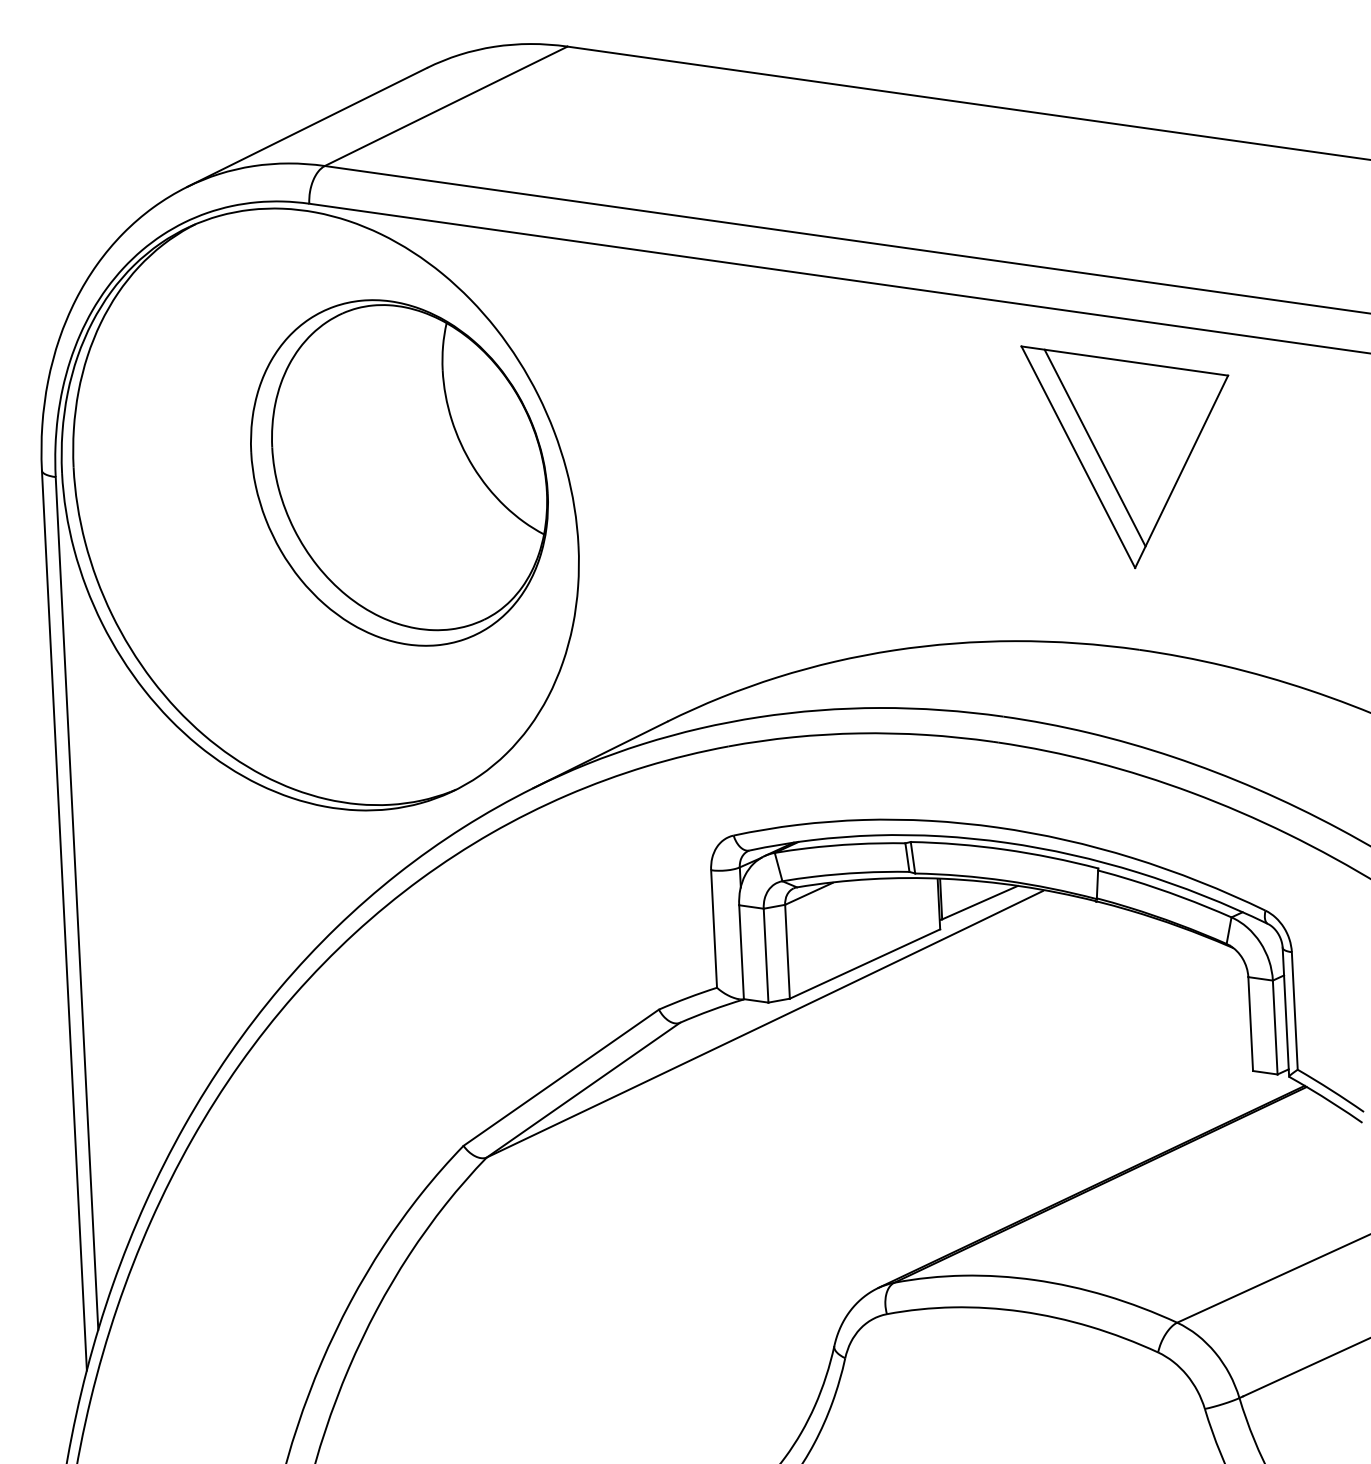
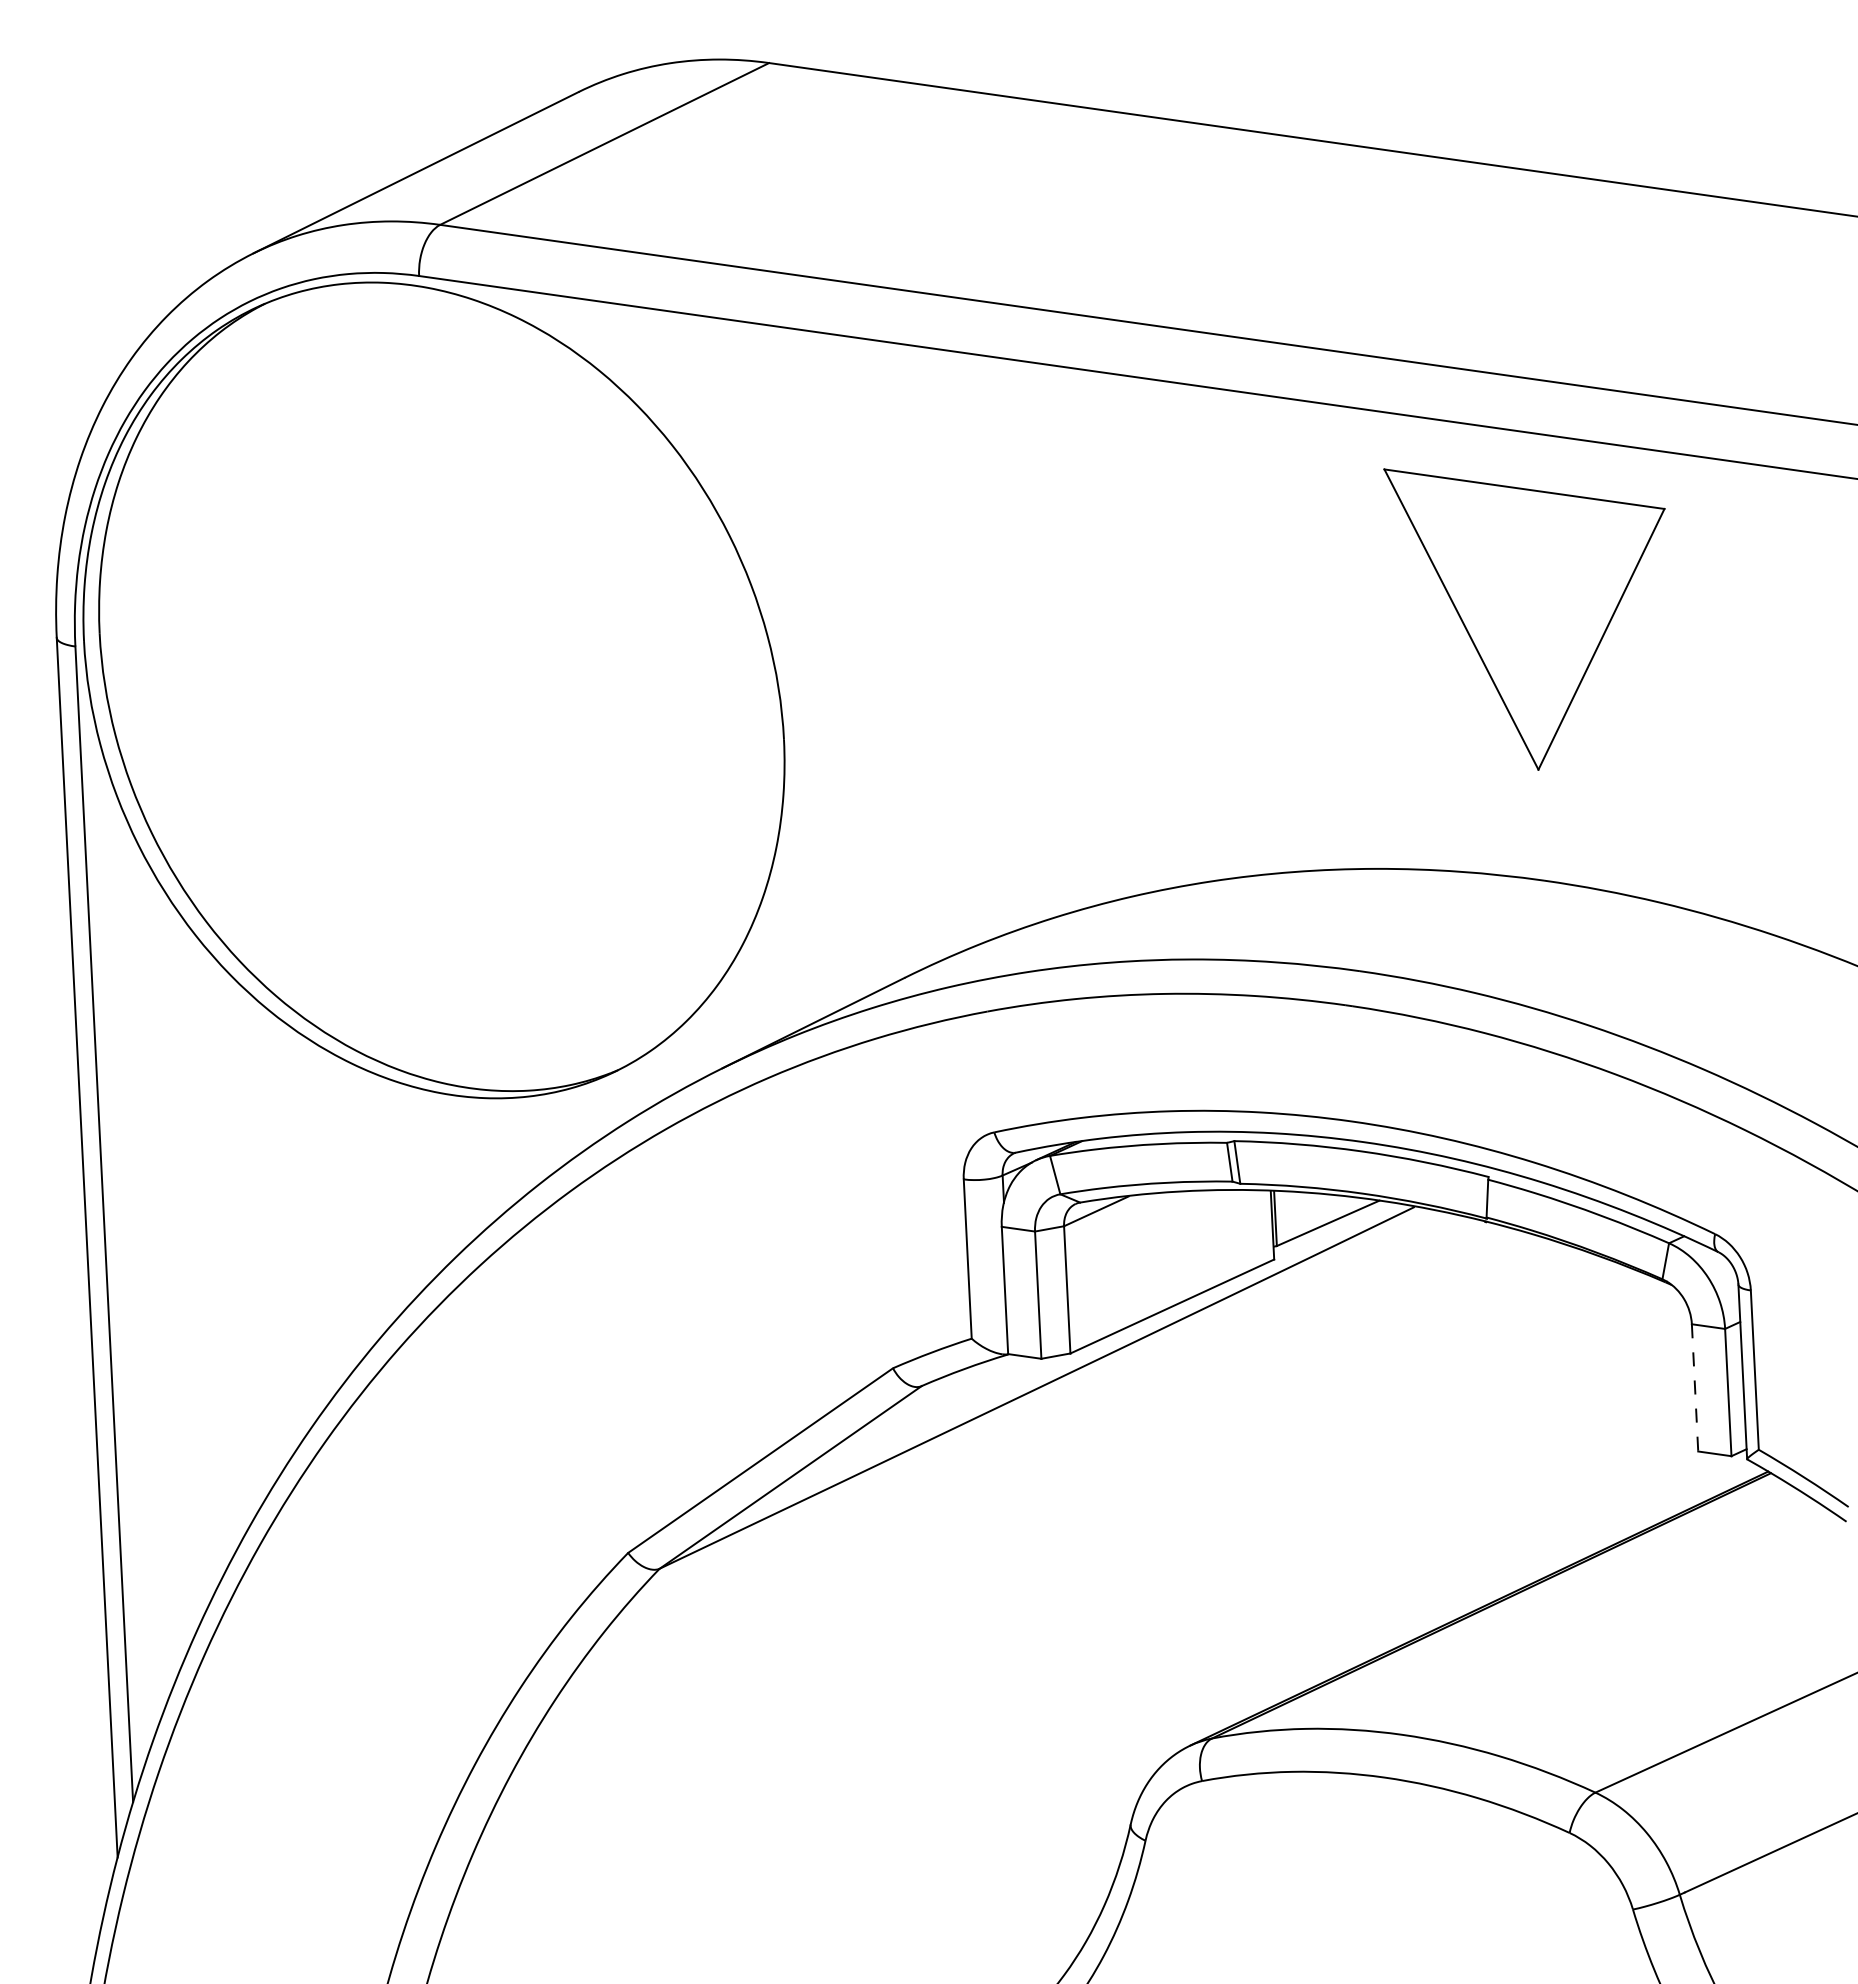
line: (1094, 447) -> (1483, 606), removed
part: (399, 472) -> (541, 640), removed
line: (1251, 1023) -> (1695, 1387), solid -> dashed

